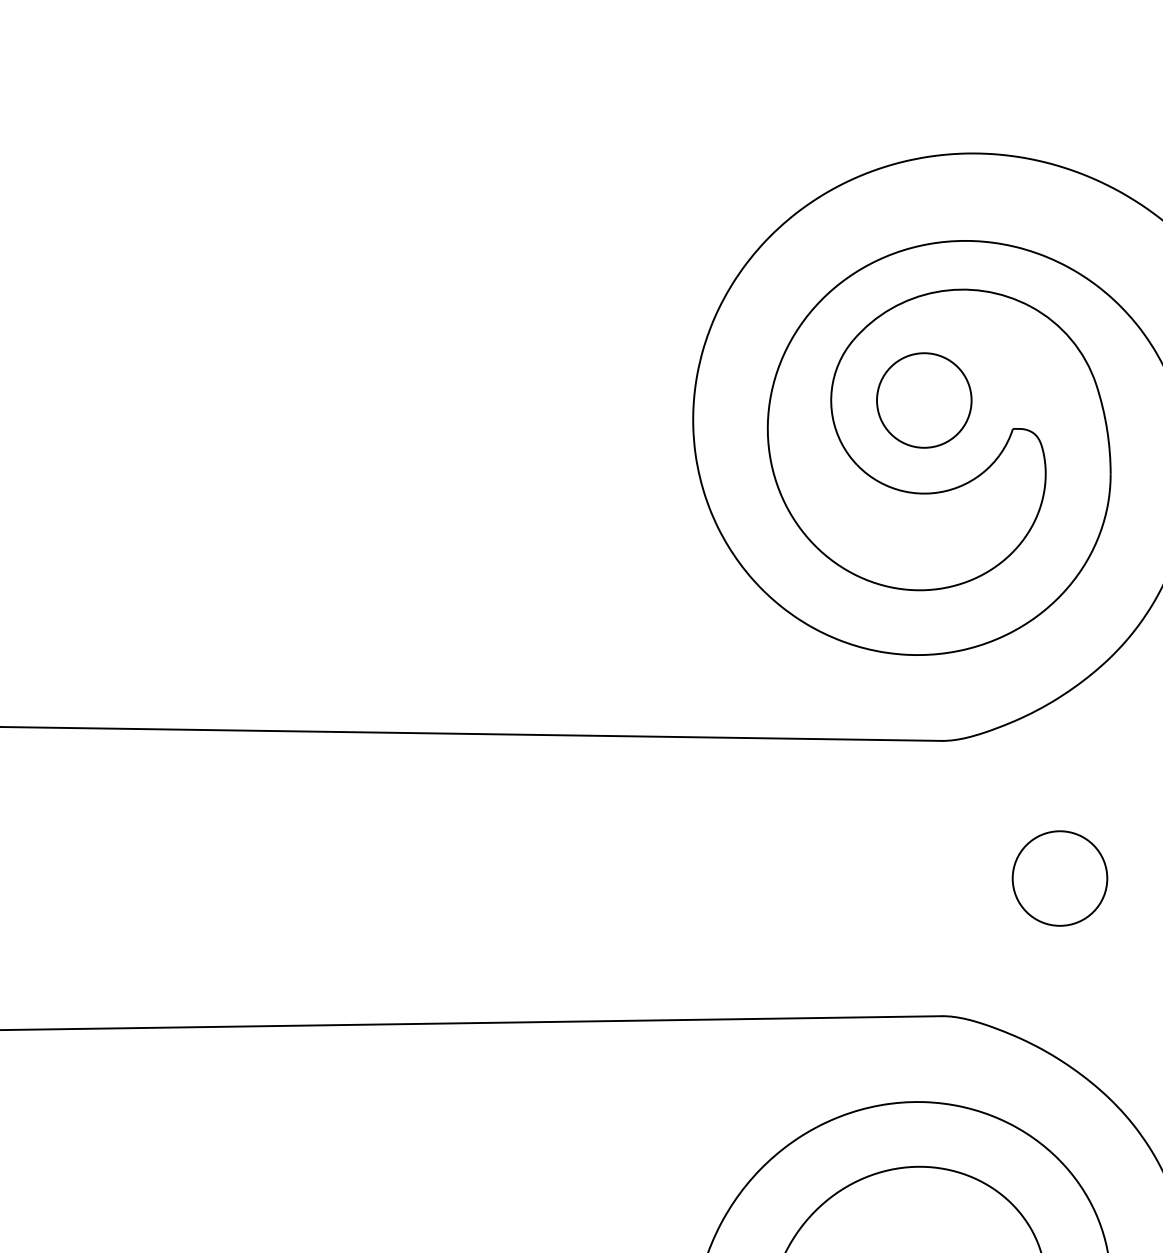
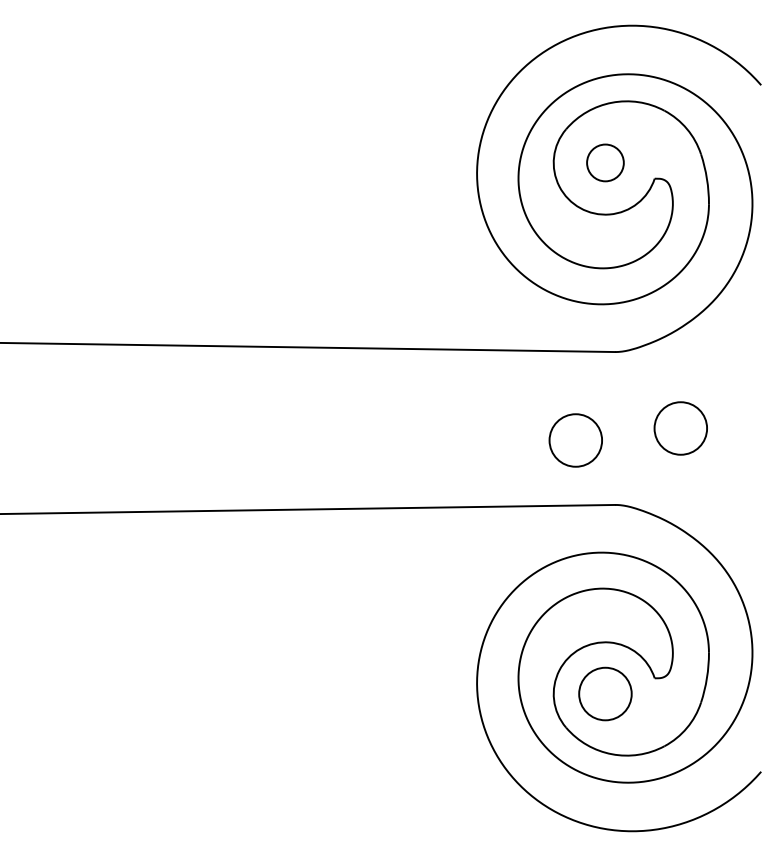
circle: (924, 399) -> (605, 162), size x0.7
circle: (870, 900) -> (575, 440), added

